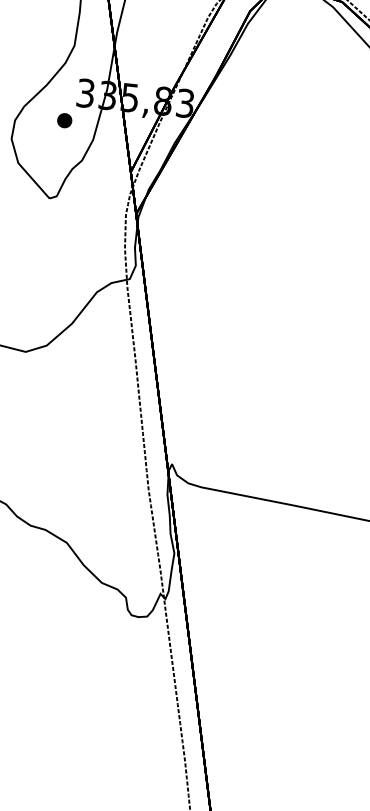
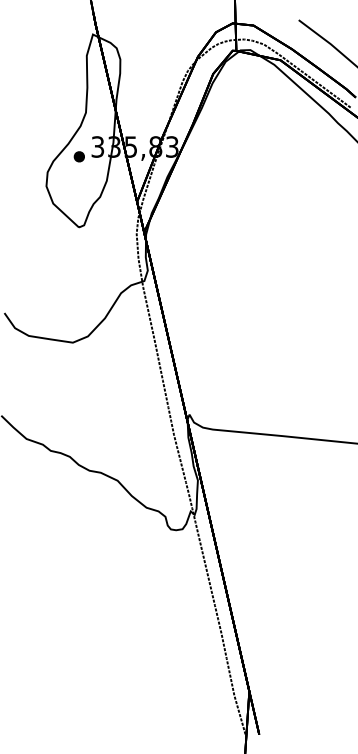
part: (63, 120) -> (78, 156), moved

